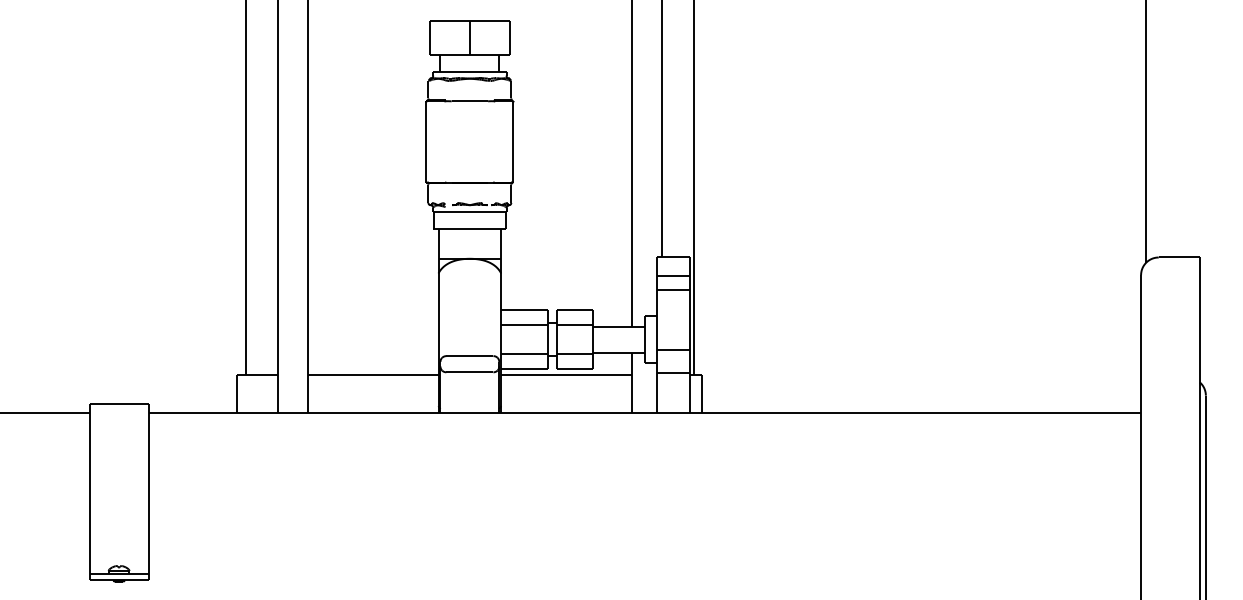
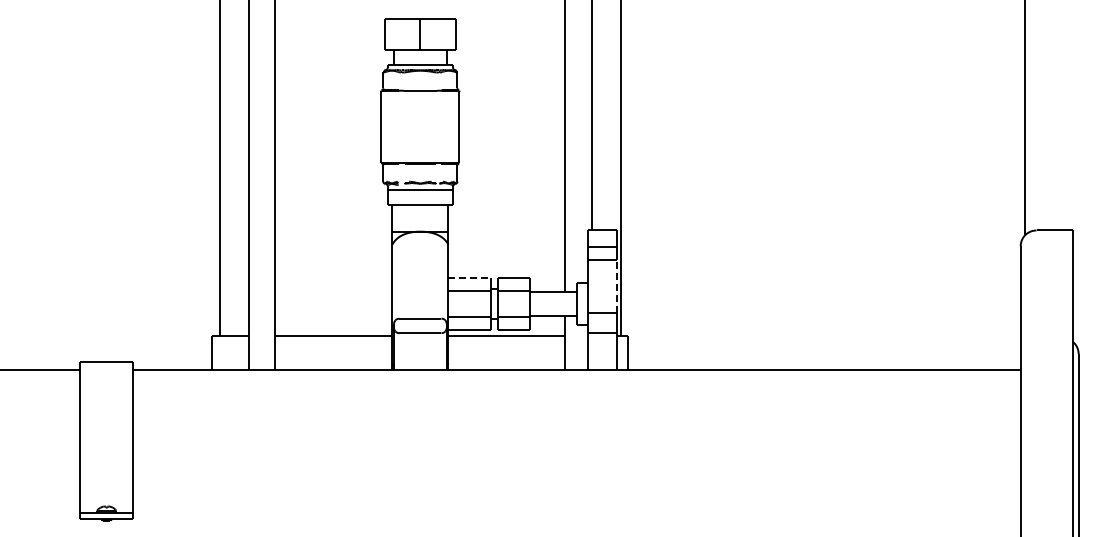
line: (524, 310) -> (469, 277), solid -> dashed
line: (689, 320) -> (616, 286), solid -> dashed

